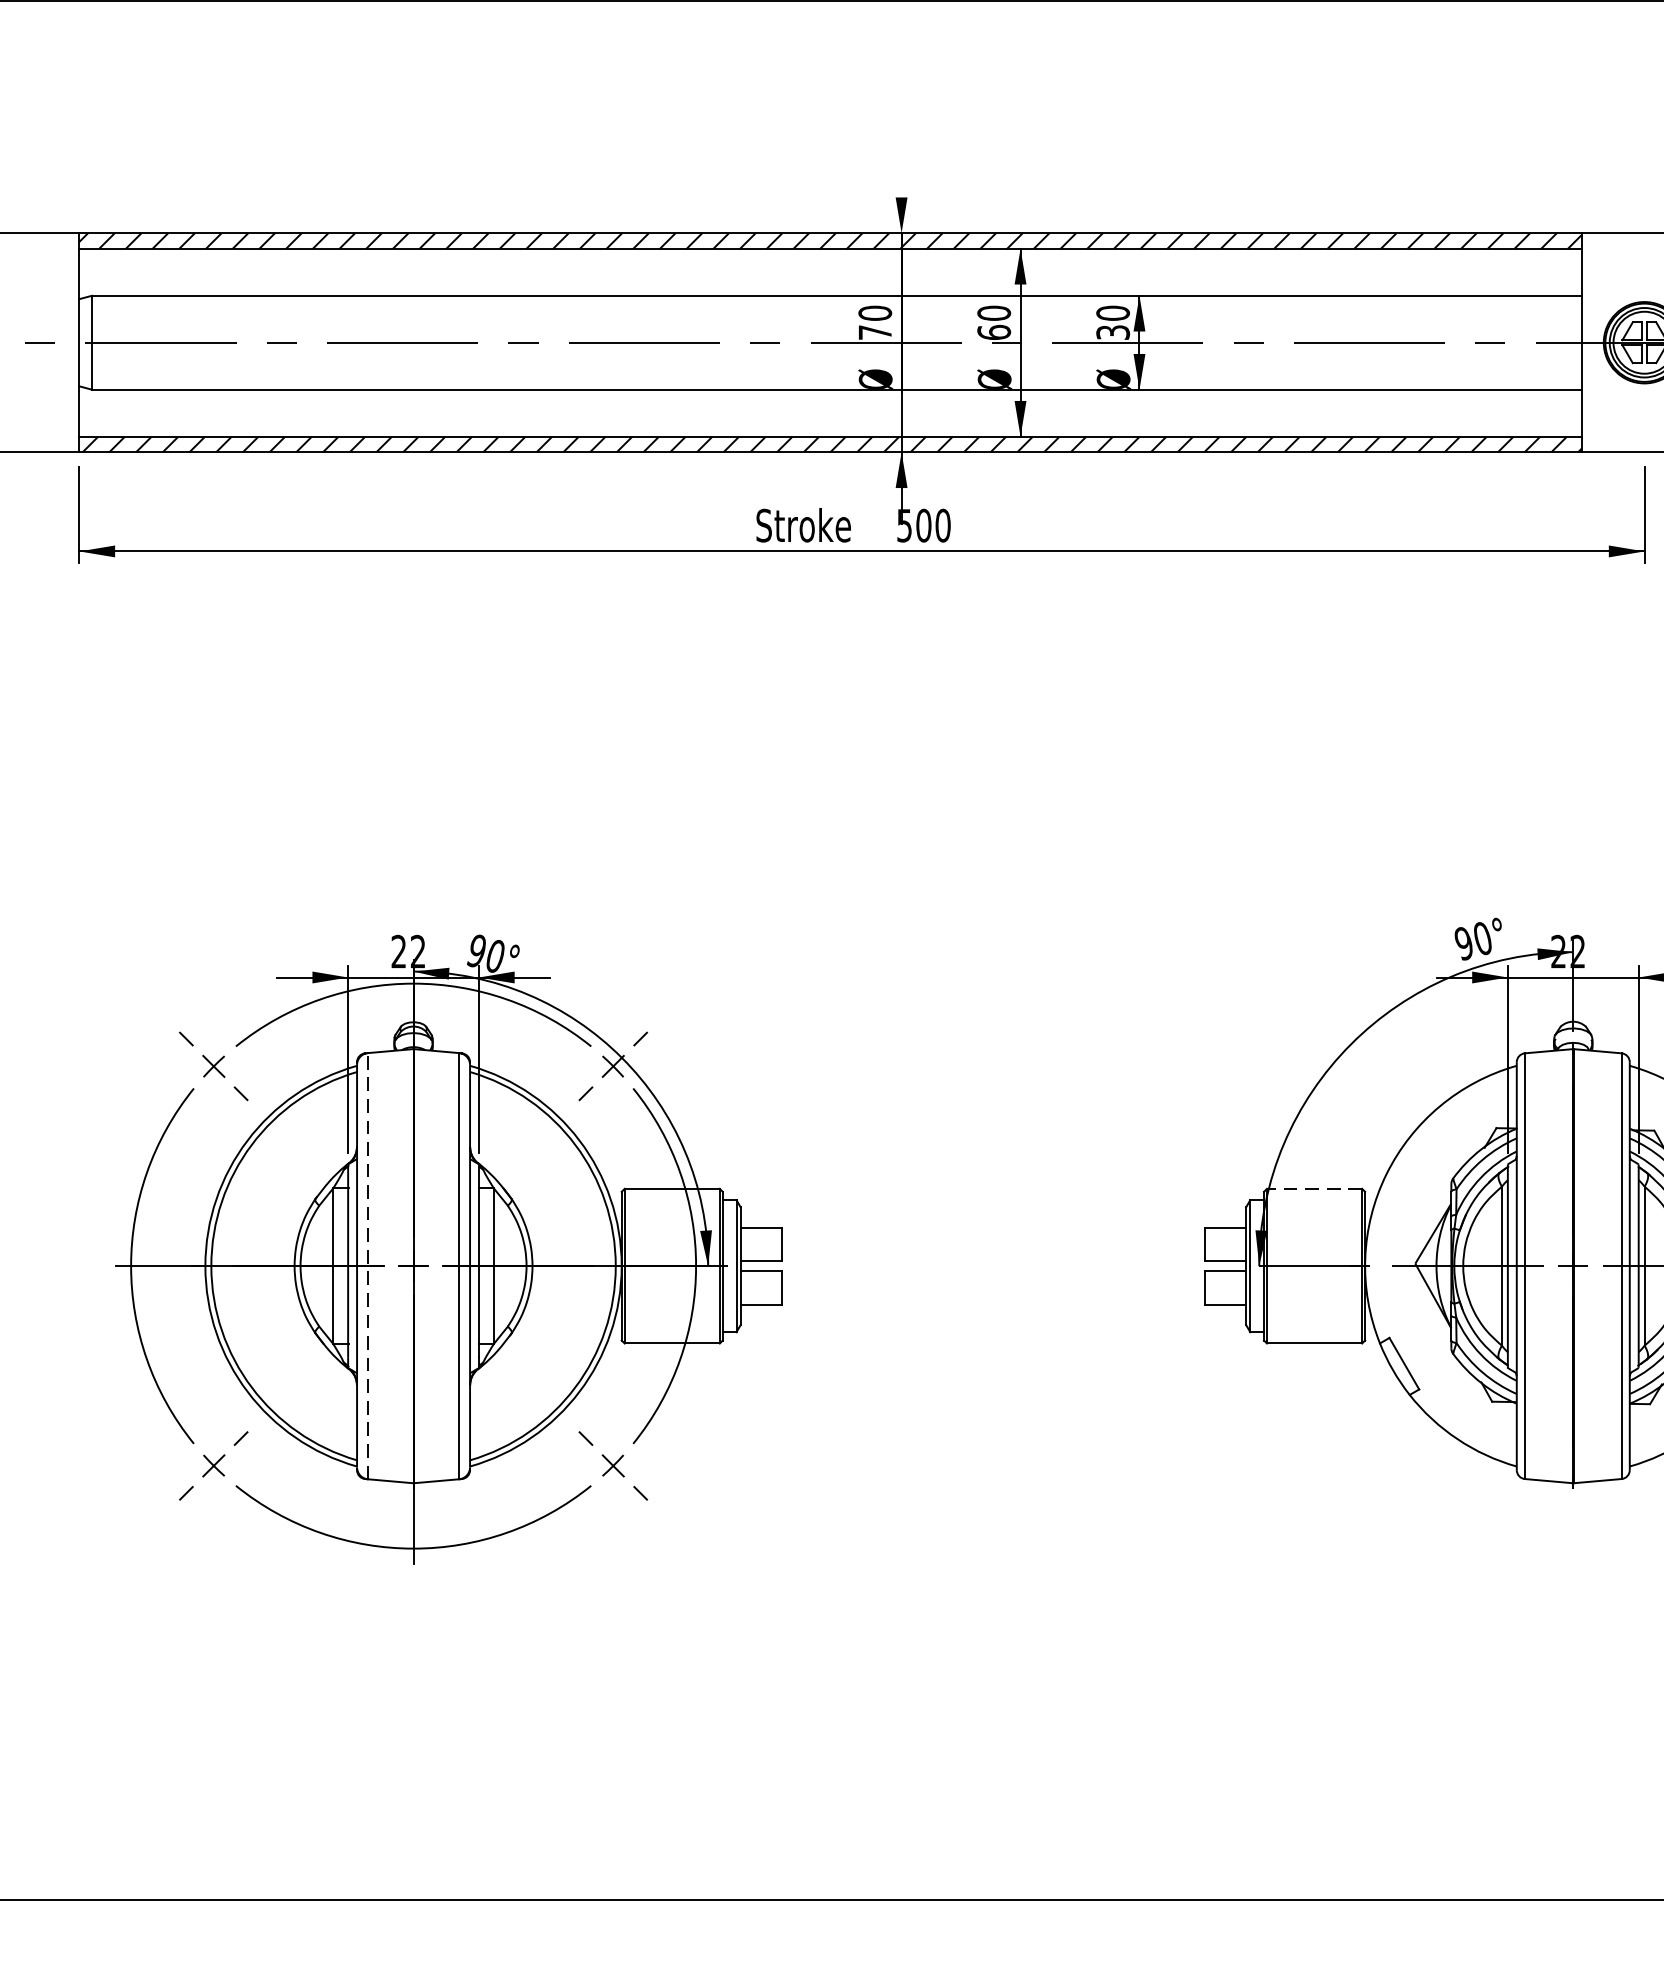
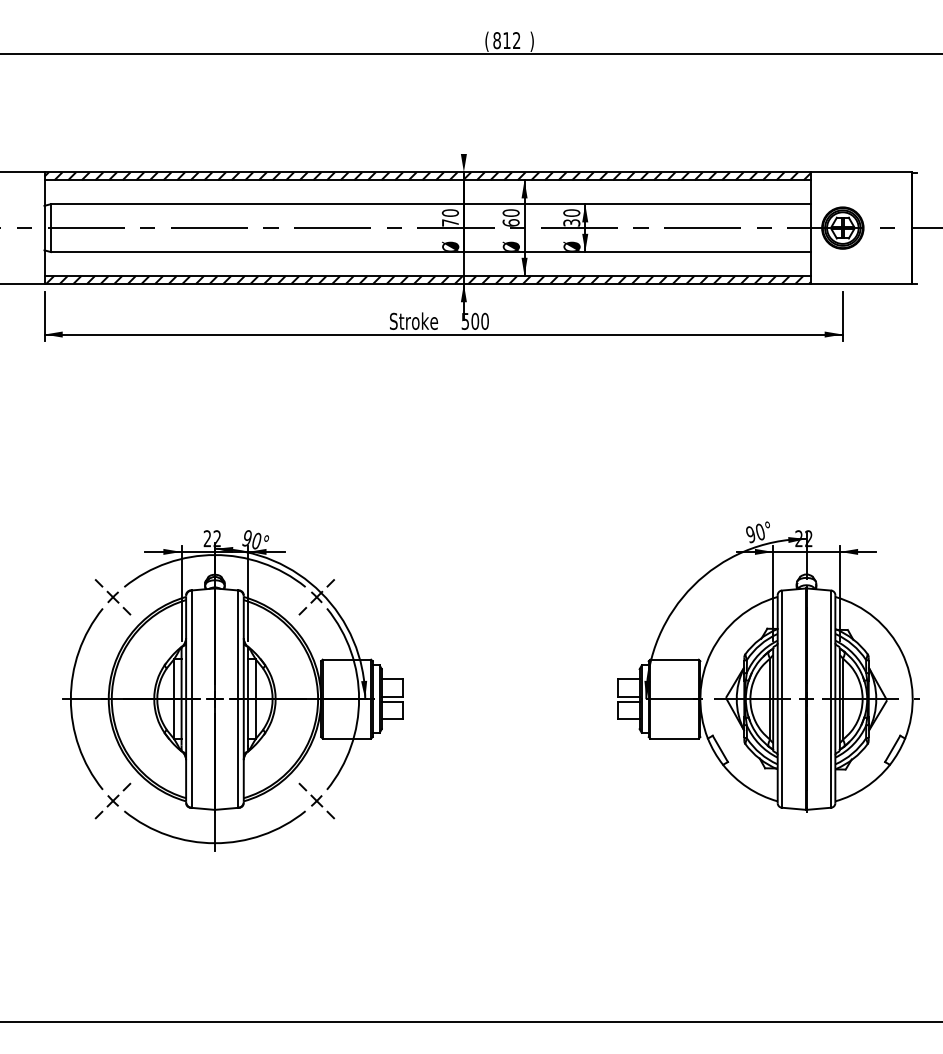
line: (1314, 1188) -> (674, 659), dashed -> solid
line: (367, 1266) -> (191, 699), dashed -> solid

